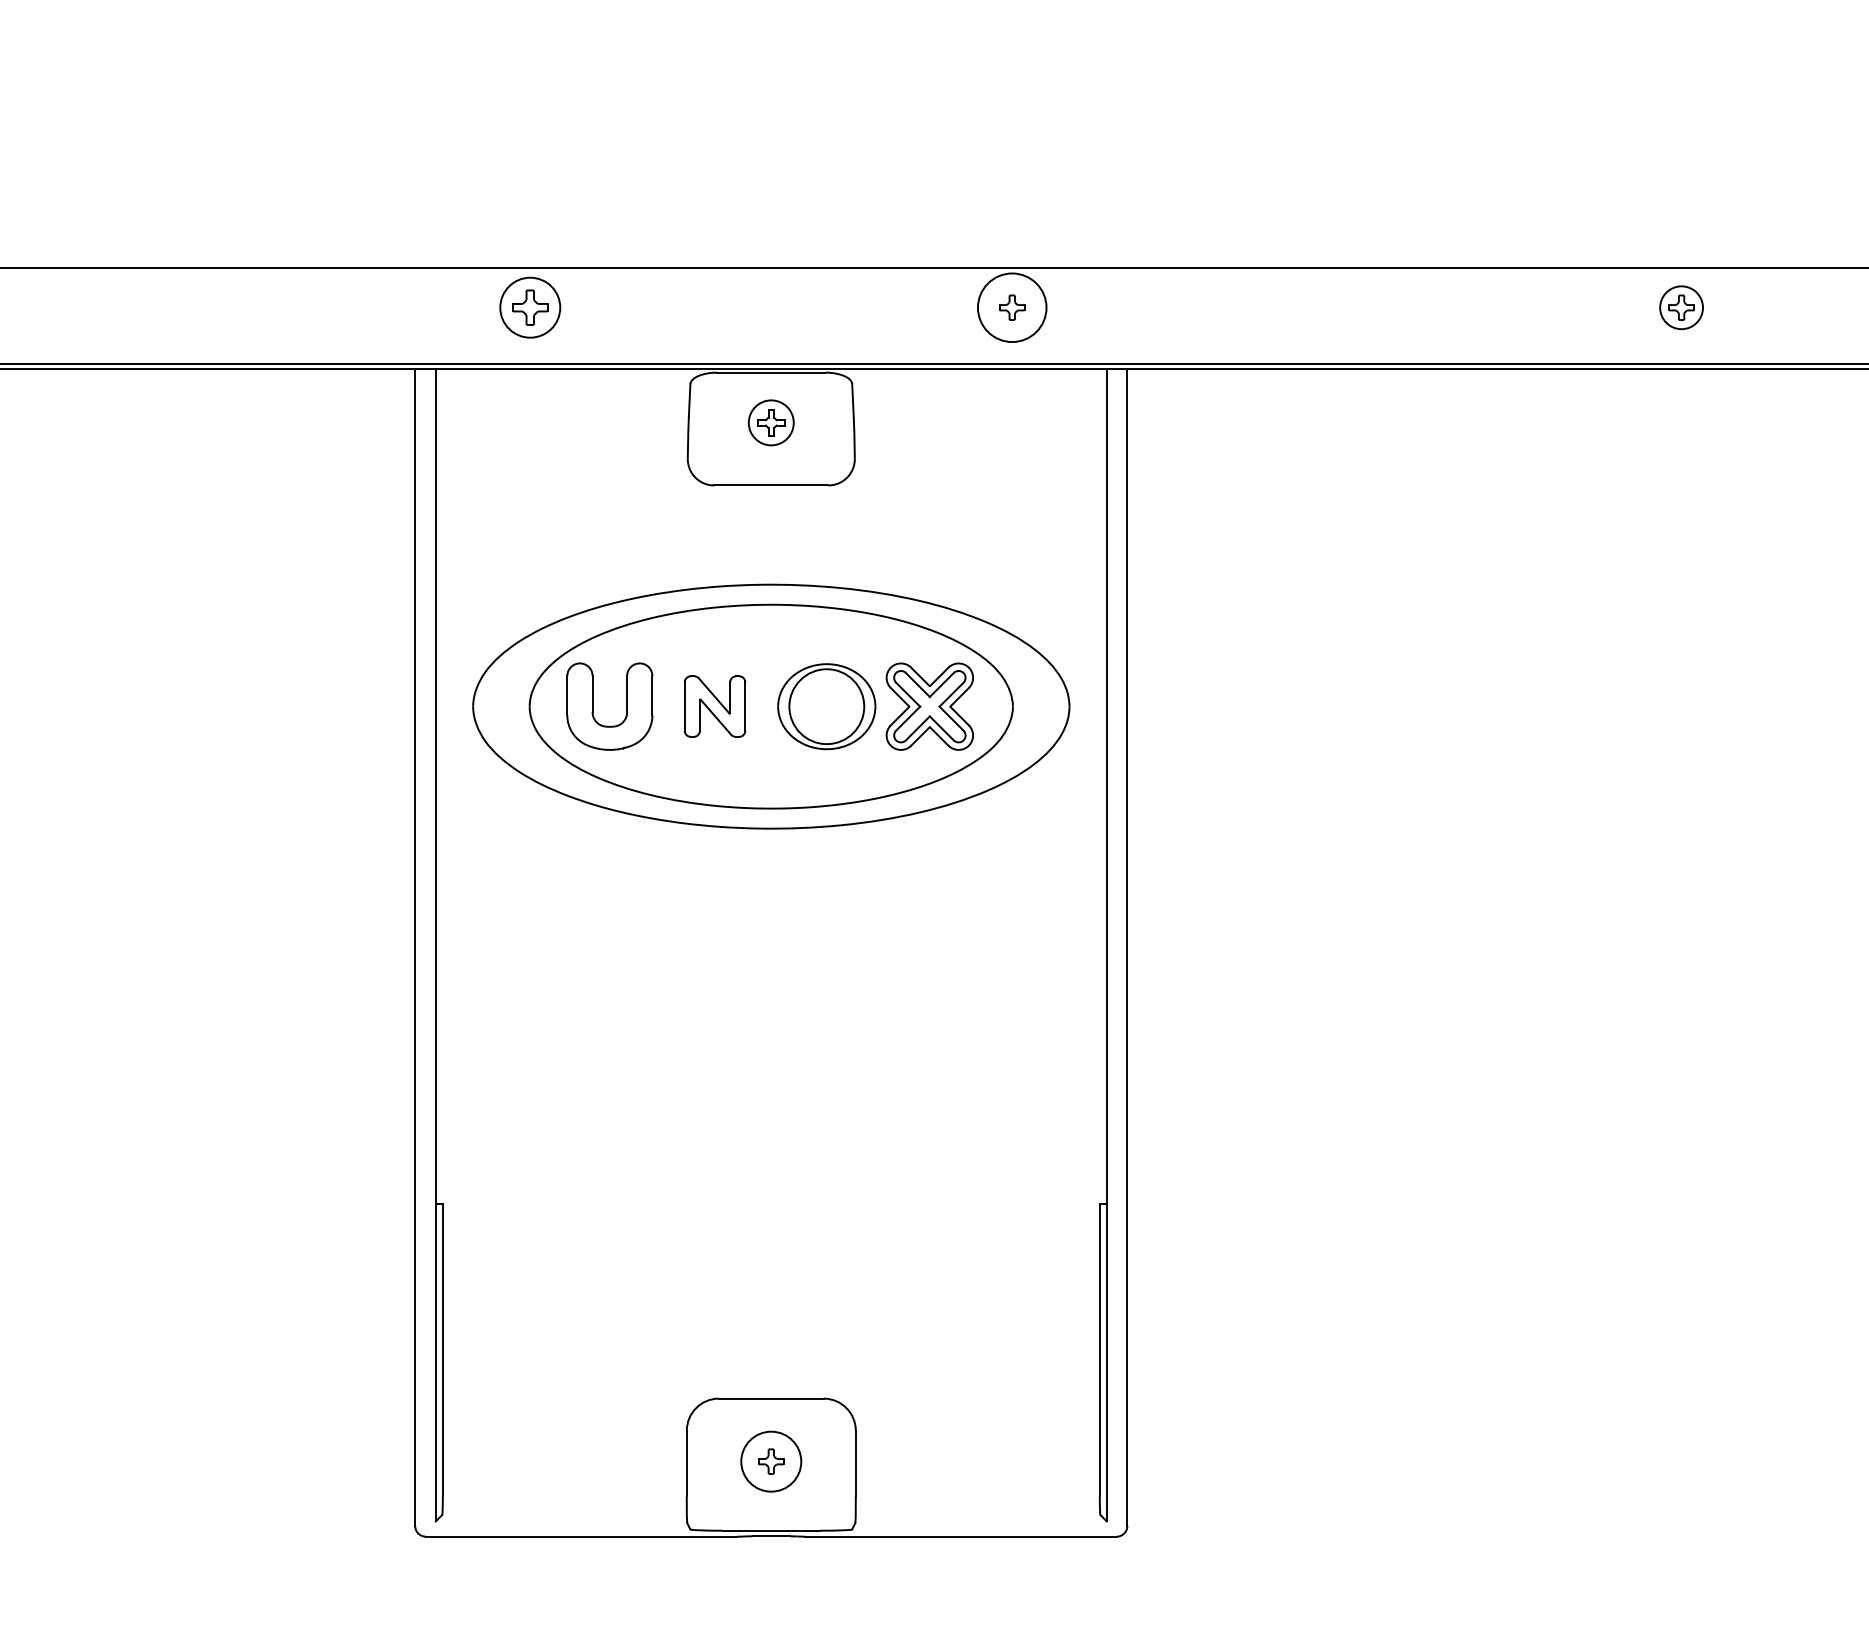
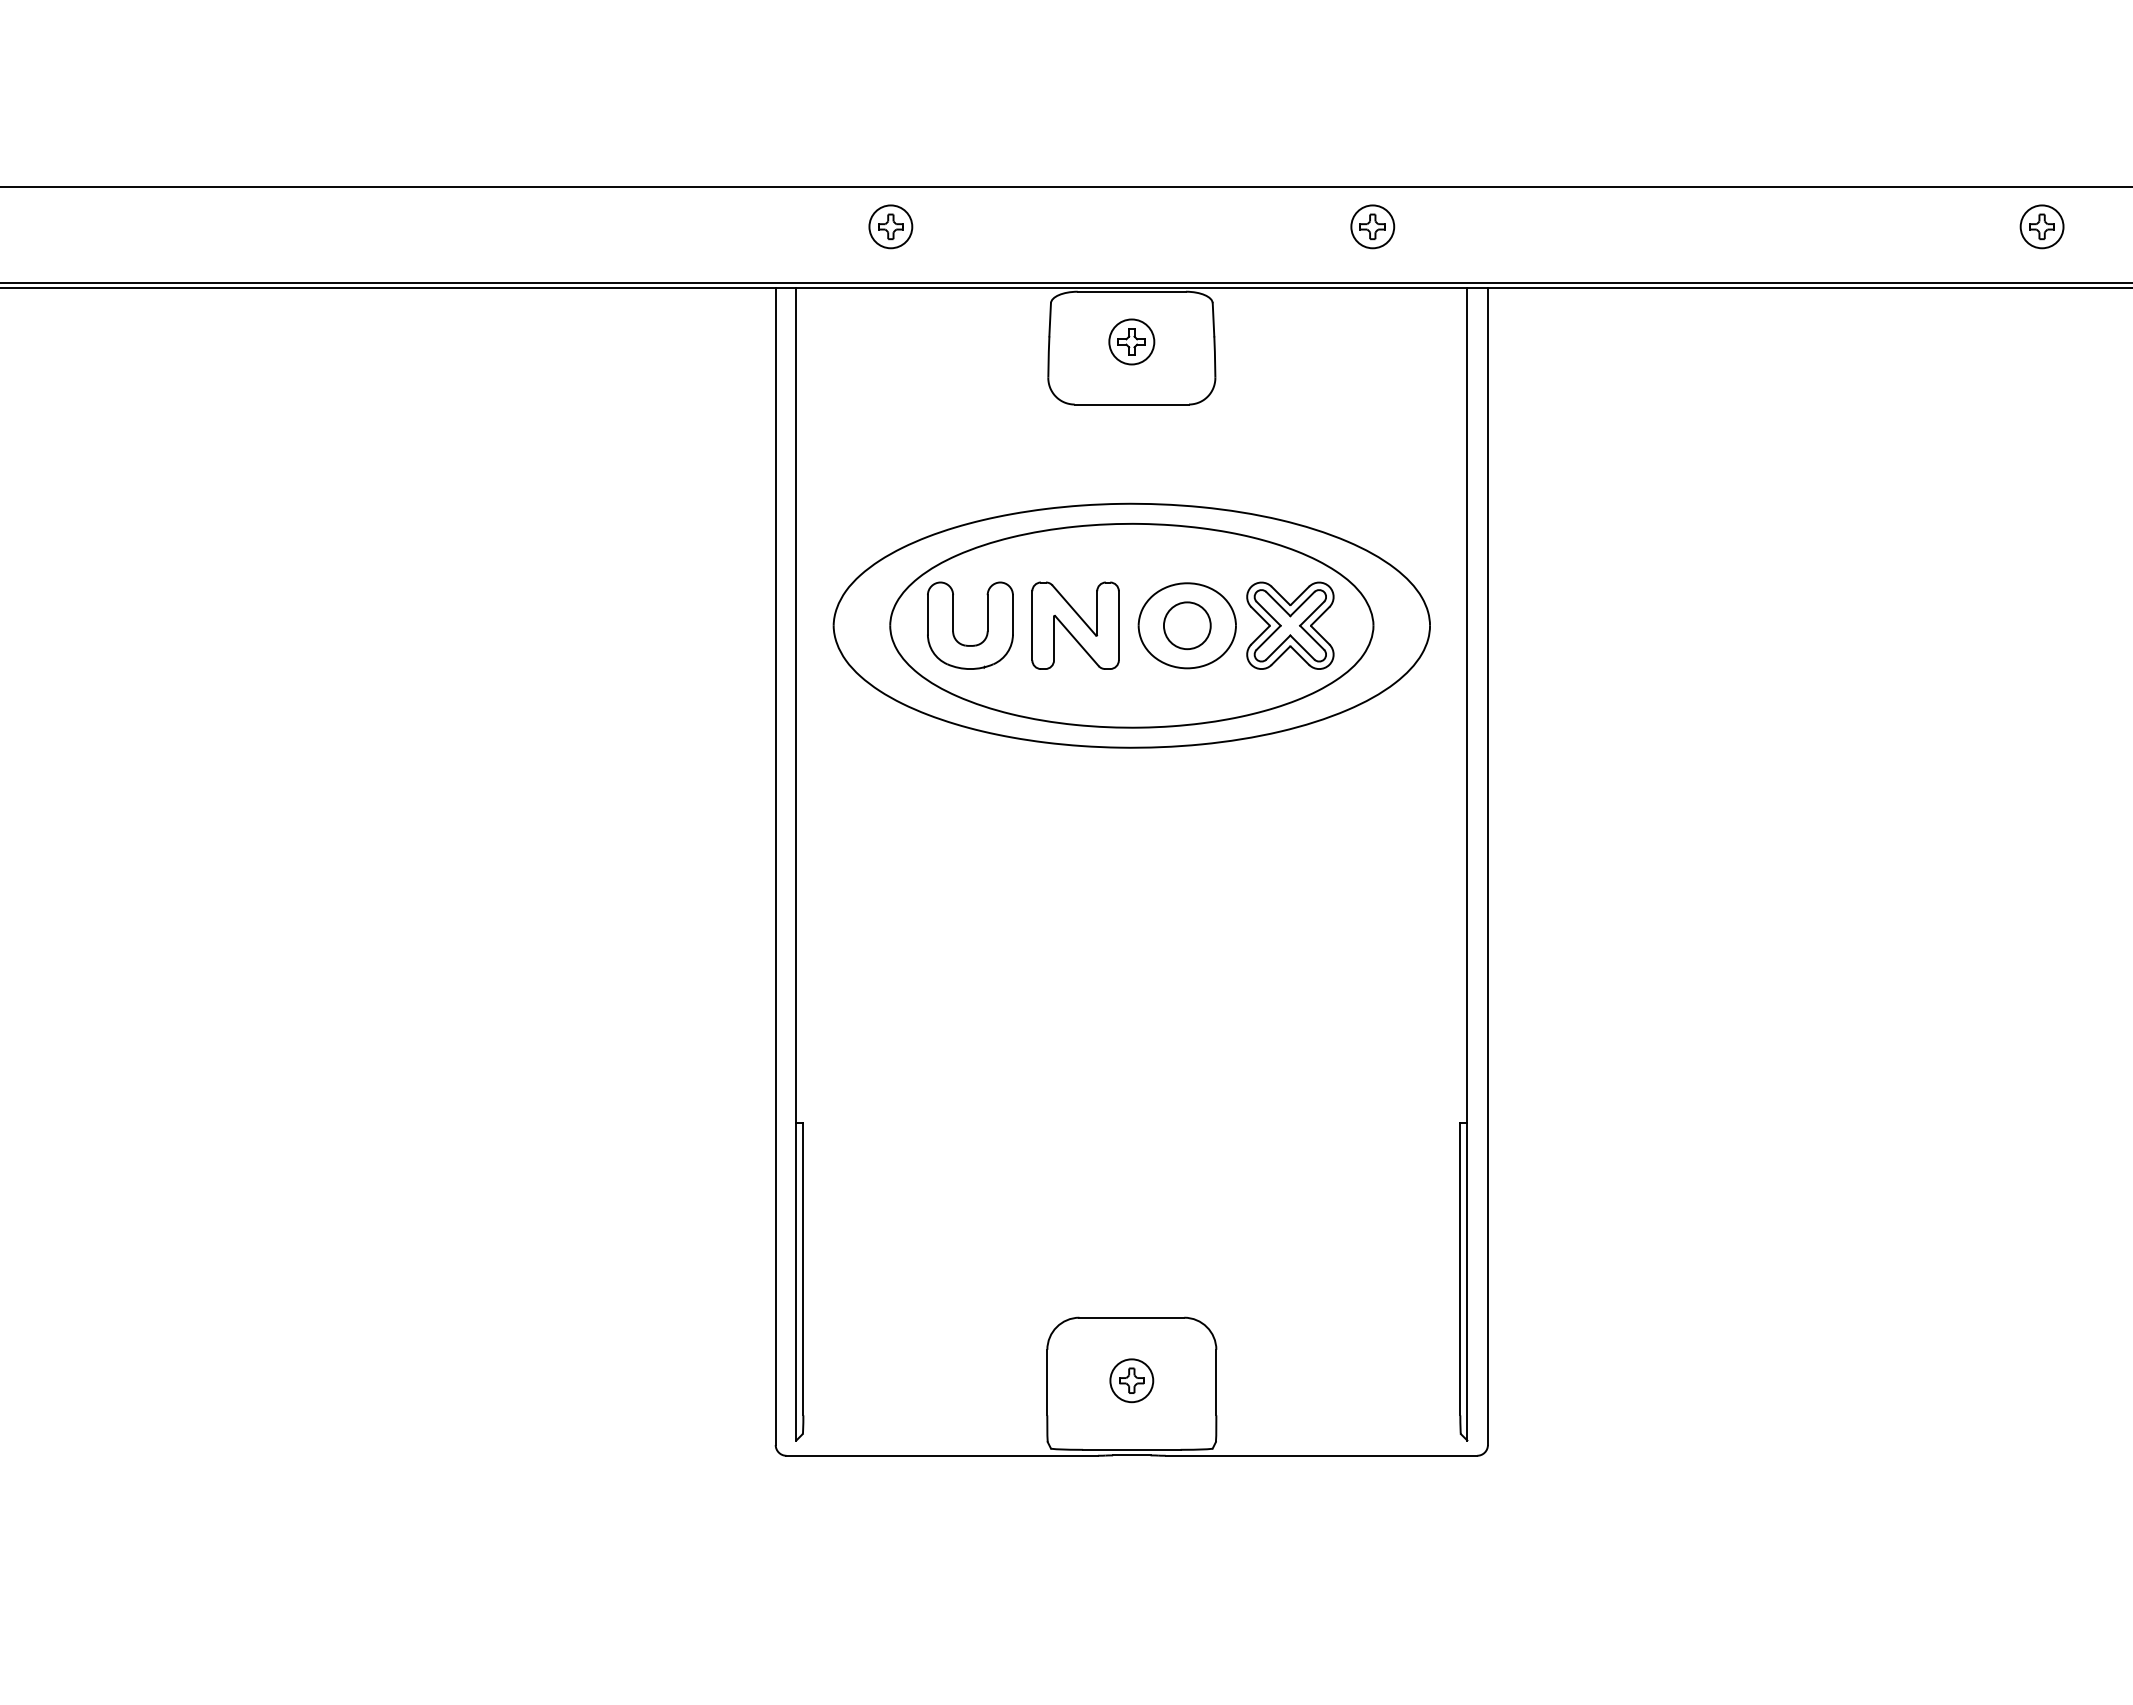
part: (529, 307) -> (890, 226), size x0.71
circle: (1011, 307) -> (1372, 226), size x0.62
part: (714, 706) -> (1075, 625), size x1.43
circle: (825, 706) -> (1186, 625), size x0.62
circle: (770, 1461) -> (1131, 1380), size x0.71

